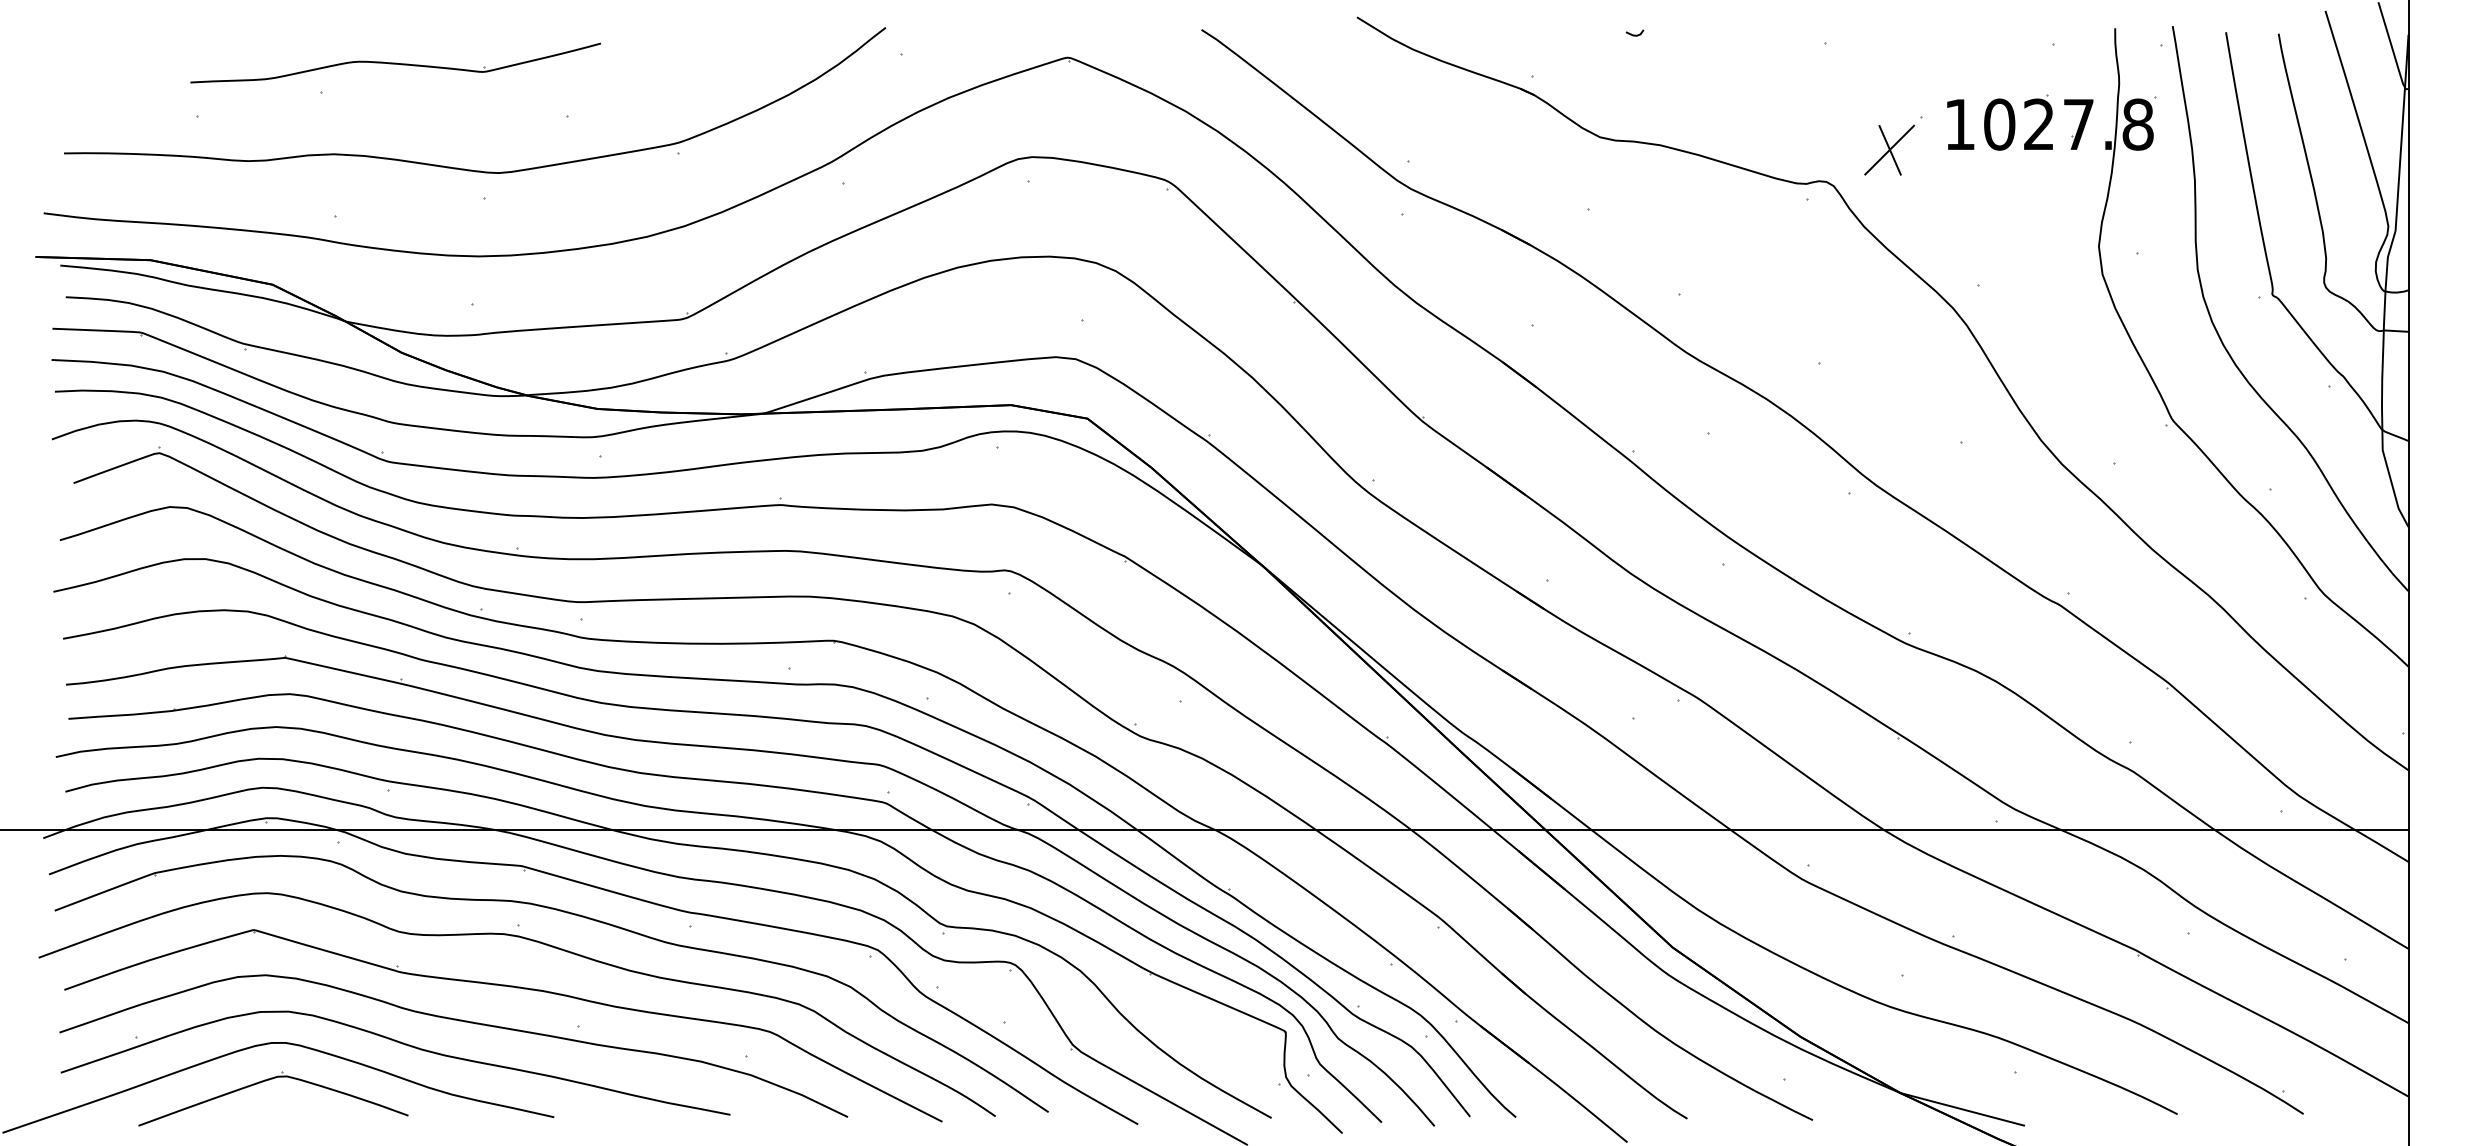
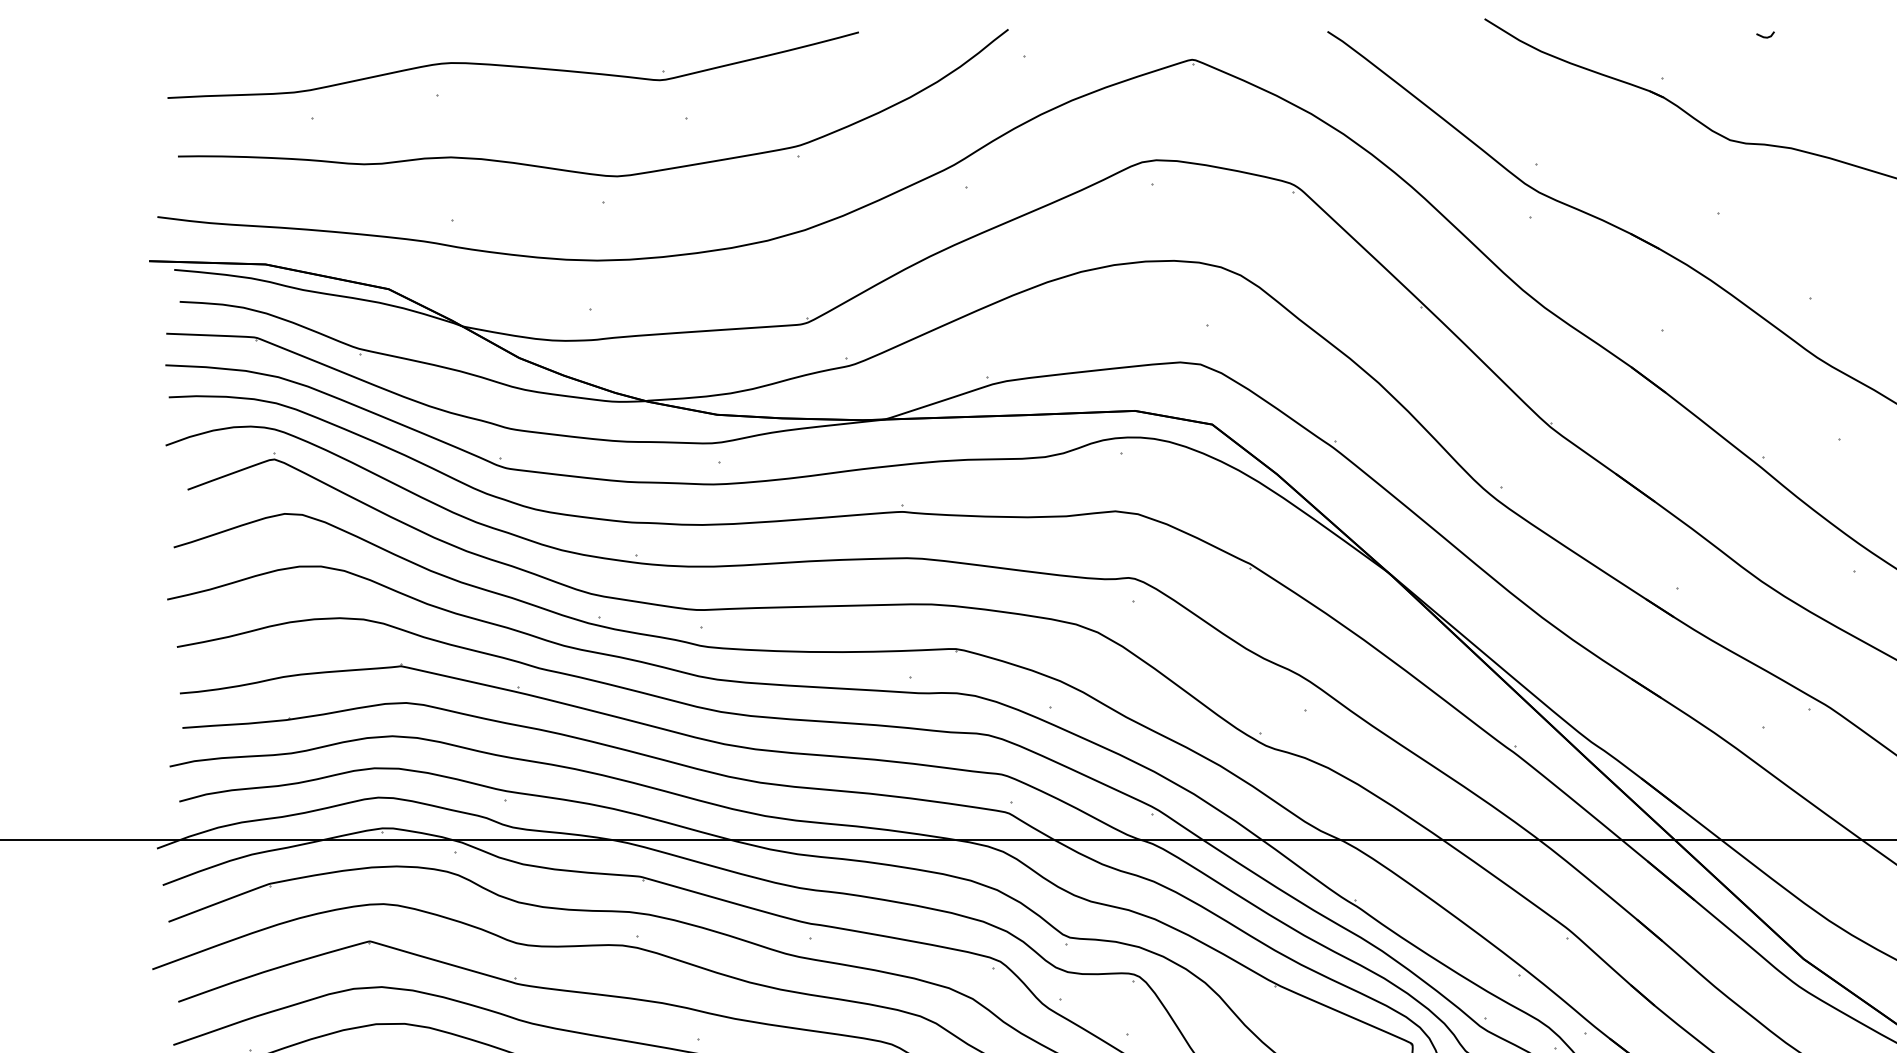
part: (395, 62) -> (512, 64), size x1.67

